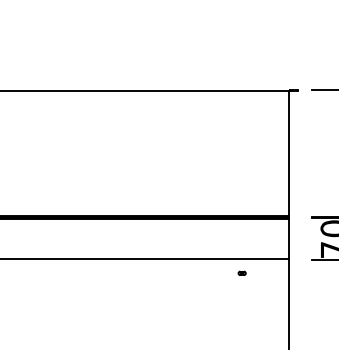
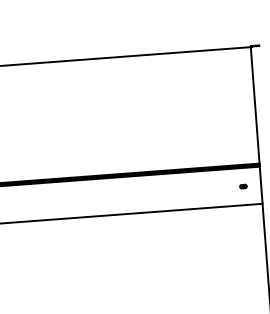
part: (241, 272) -> (242, 185), moved

